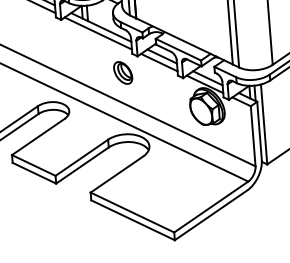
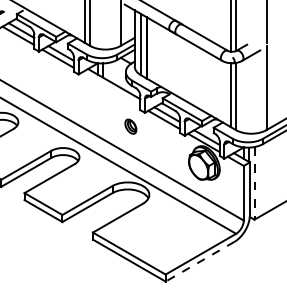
line: (97, 33) -> (110, 89), removed
part: (122, 72) -> (130, 126), size x0.7
line: (264, 124) -> (254, 183), solid -> dashed
line: (211, 215) -> (200, 261), solid -> dashed

